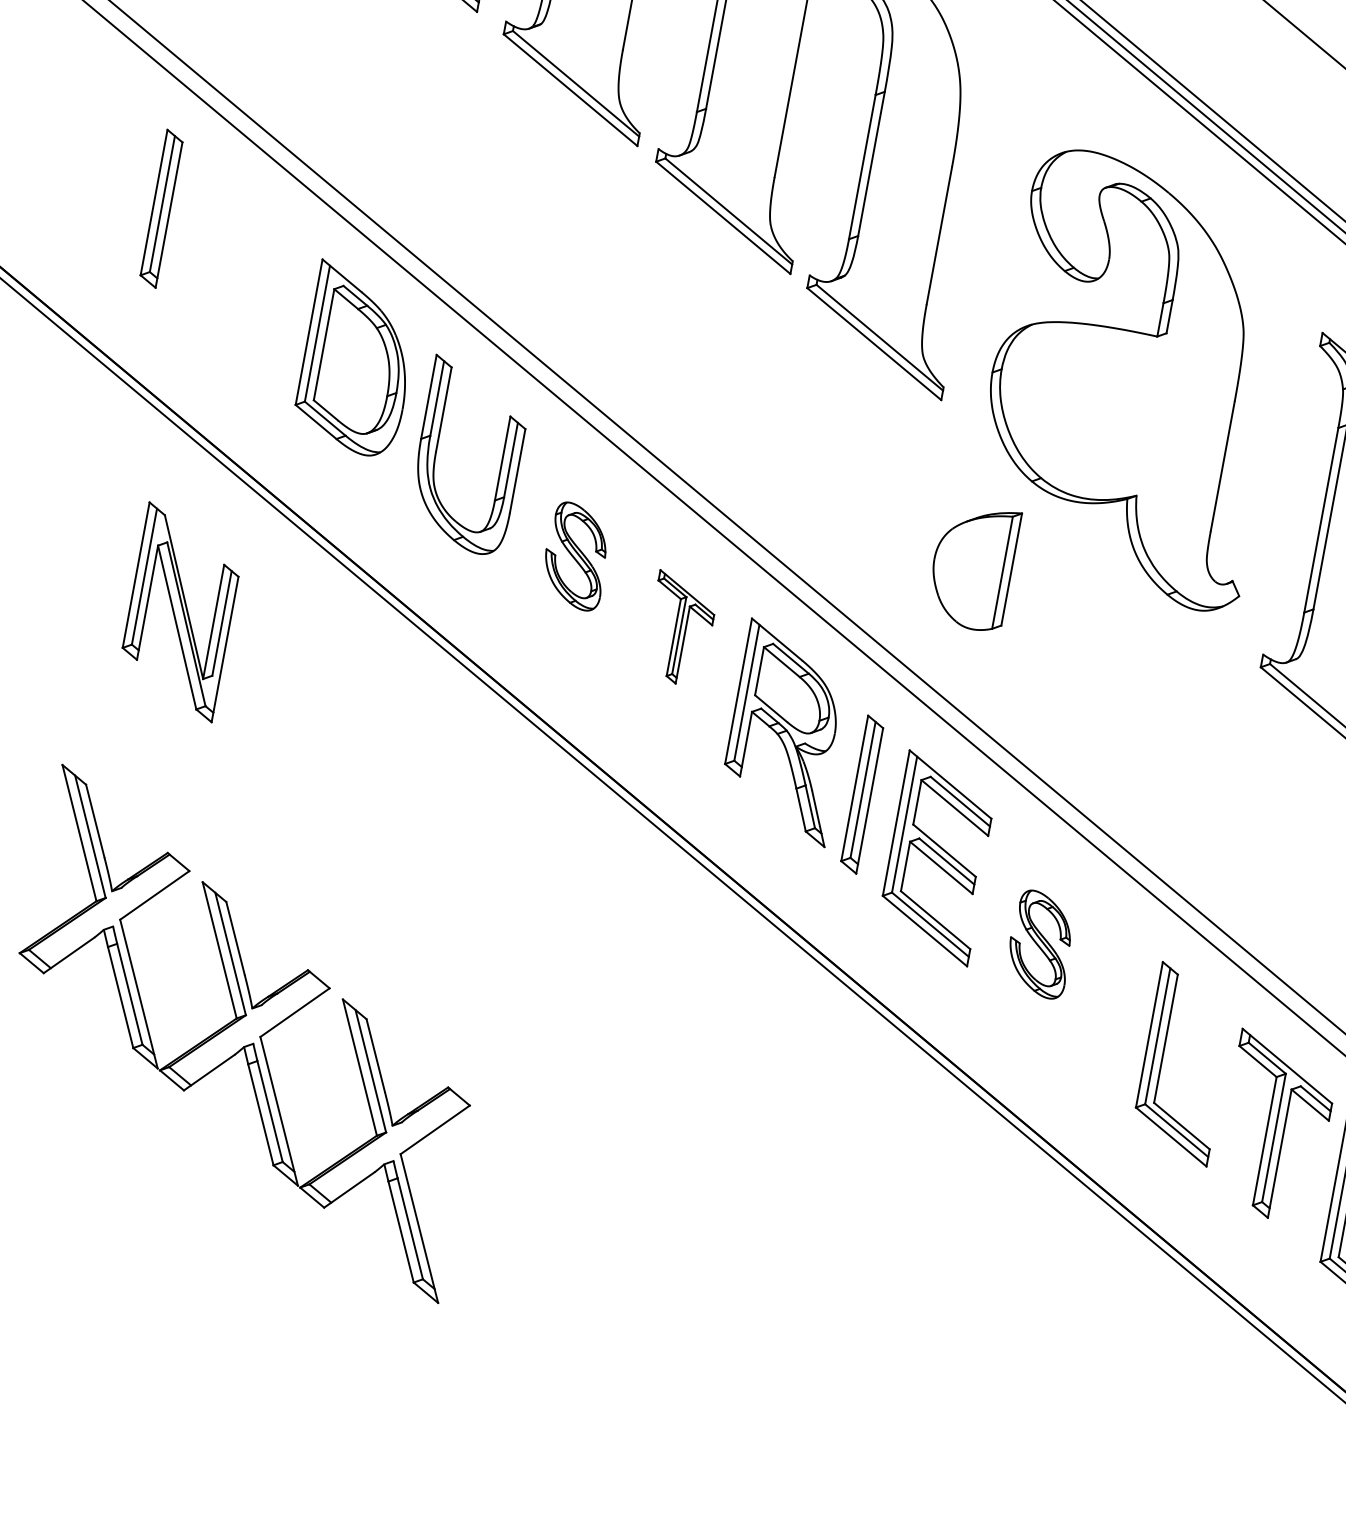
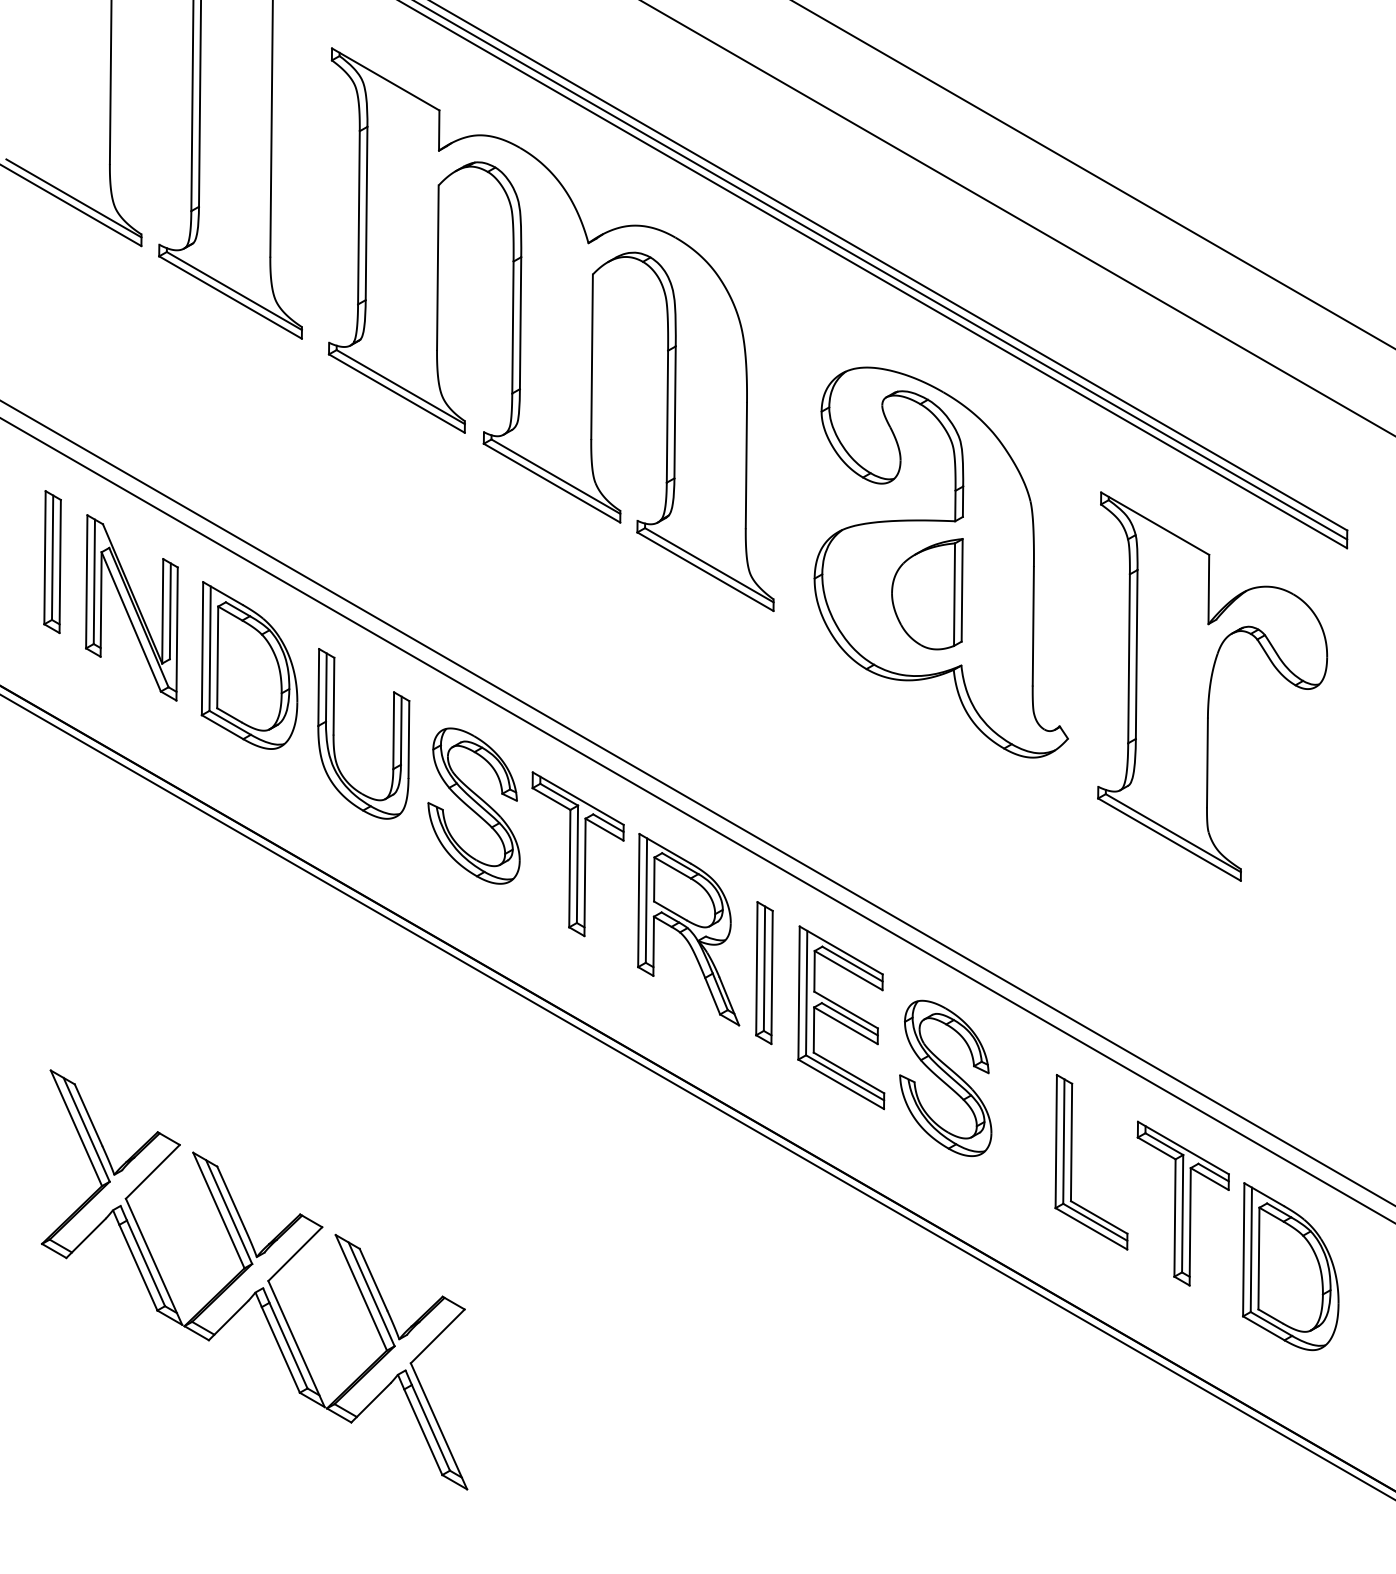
part: (575, 555) -> (473, 805), size x1.67
part: (972, 567) -> (927, 594), moved
part: (180, 611) -> (131, 607), moved
part: (680, 629) -> (577, 854), size x1.67
part: (1040, 943) -> (945, 1077), size x1.67

